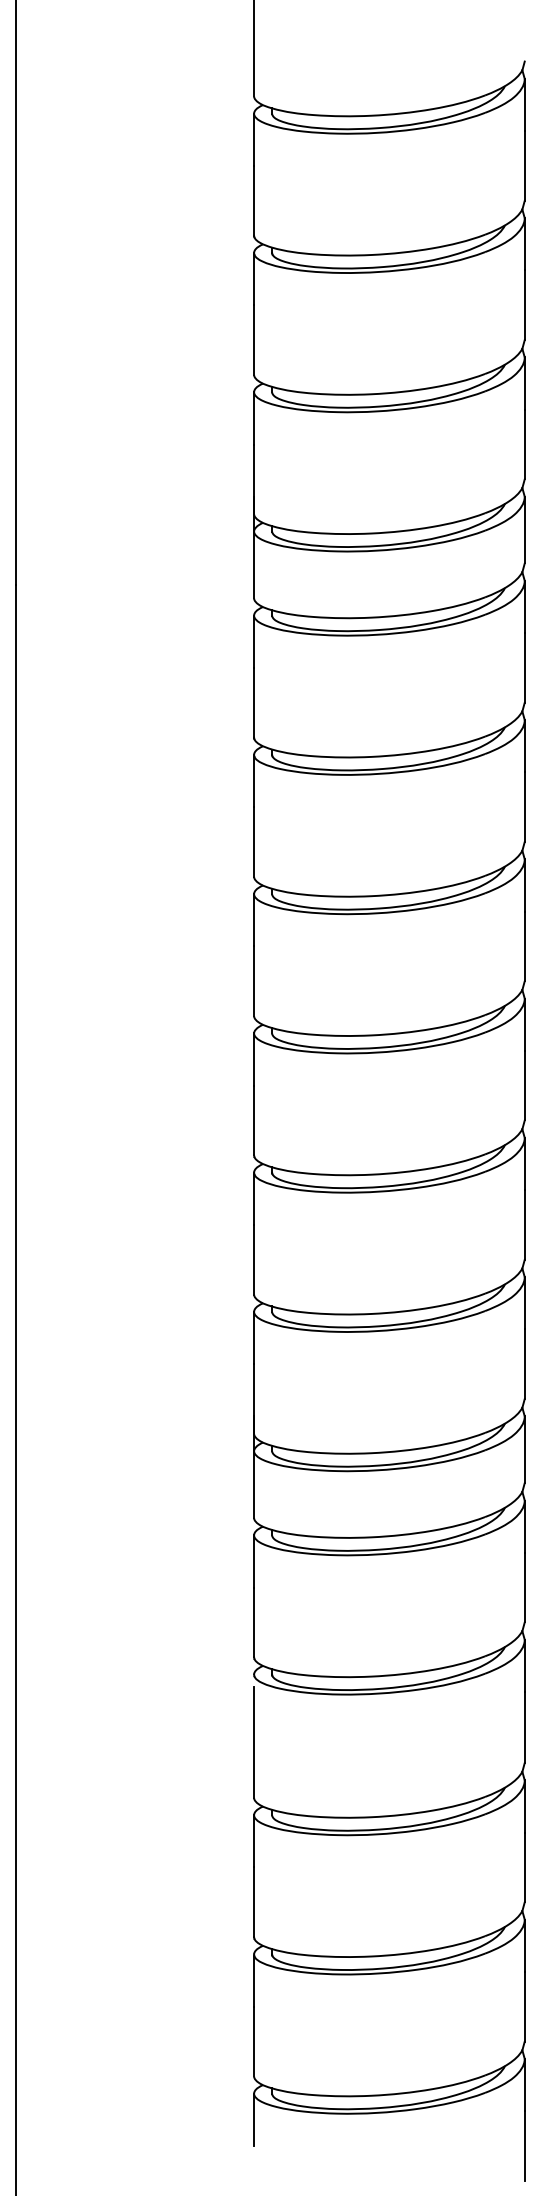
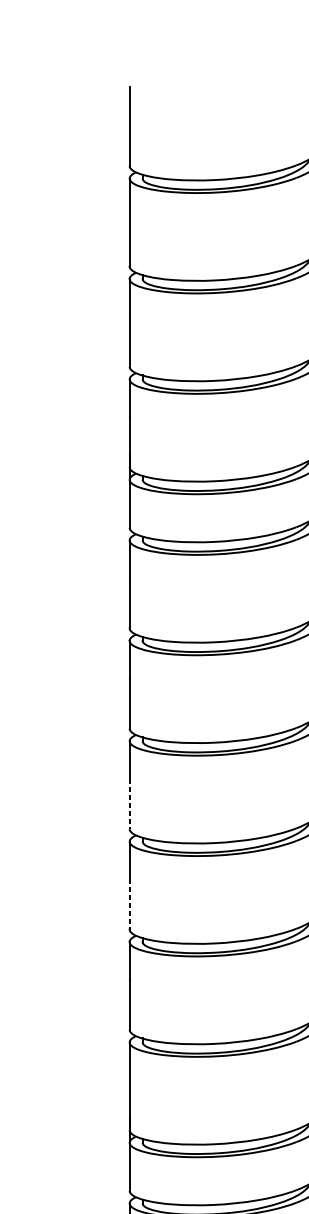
line: (254, 981) -> (129, 804), solid -> dashed
line: (254, 1120) -> (129, 904), solid -> dashed

